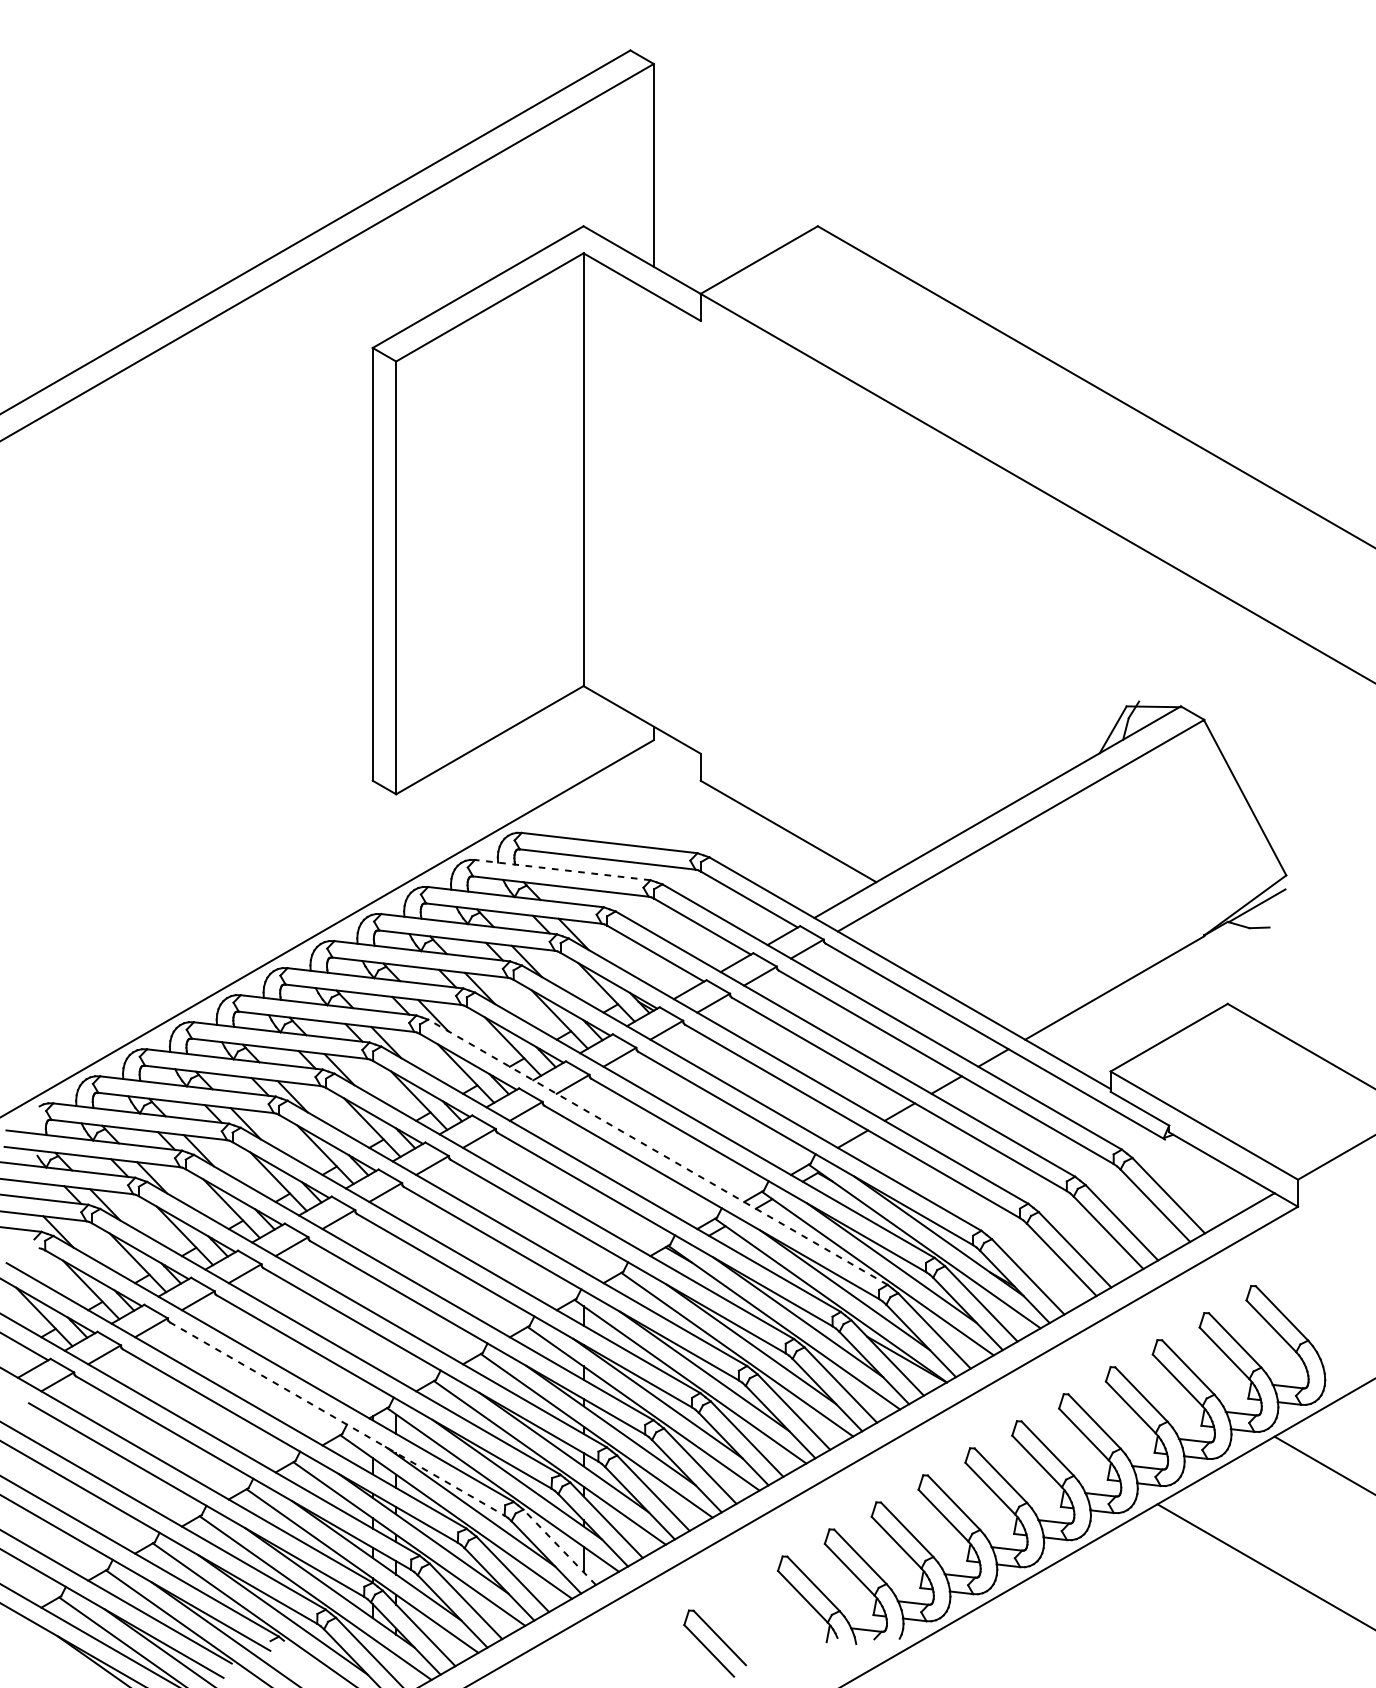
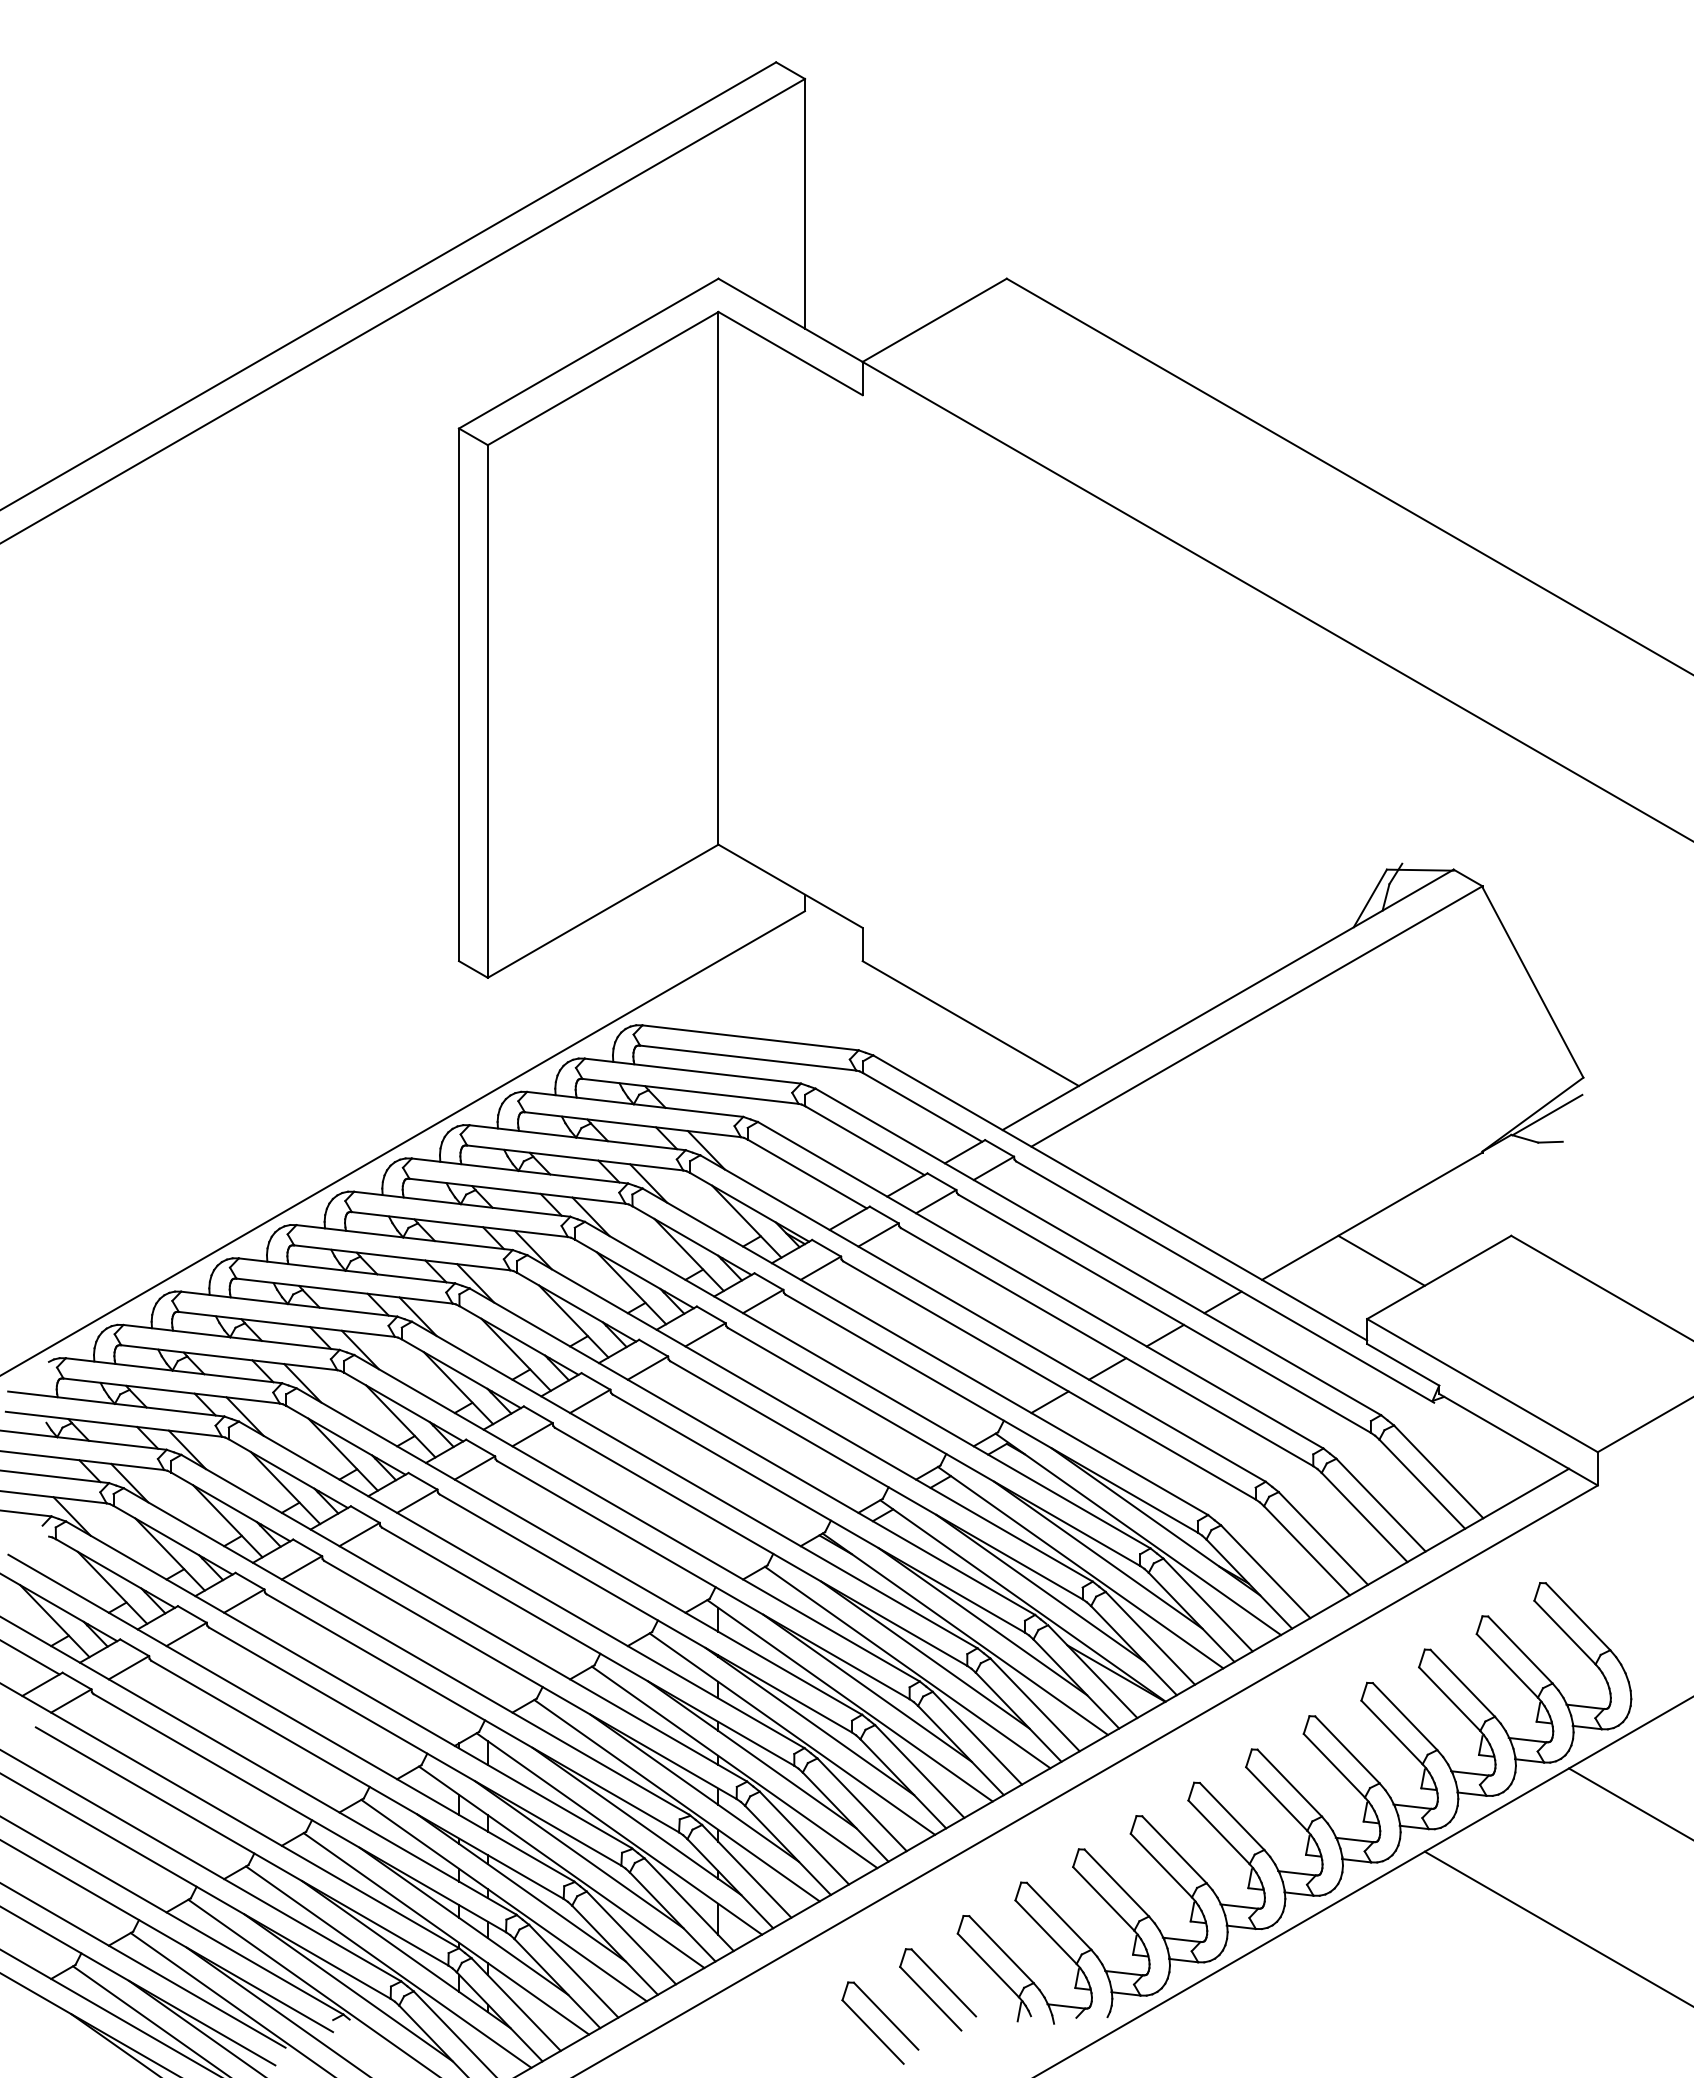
line: (562, 870) -> (692, 1071), dashed -> solid
line: (1122, 1023) -> (1381, 1260), added
line: (657, 1152) -> (809, 1418), dashed -> solid
line: (337, 1418) -> (415, 1746), dashed -> solid
line: (559, 1547) -> (688, 1904), dashed -> solid
part: (766, 1612) -> (943, 1984), added

